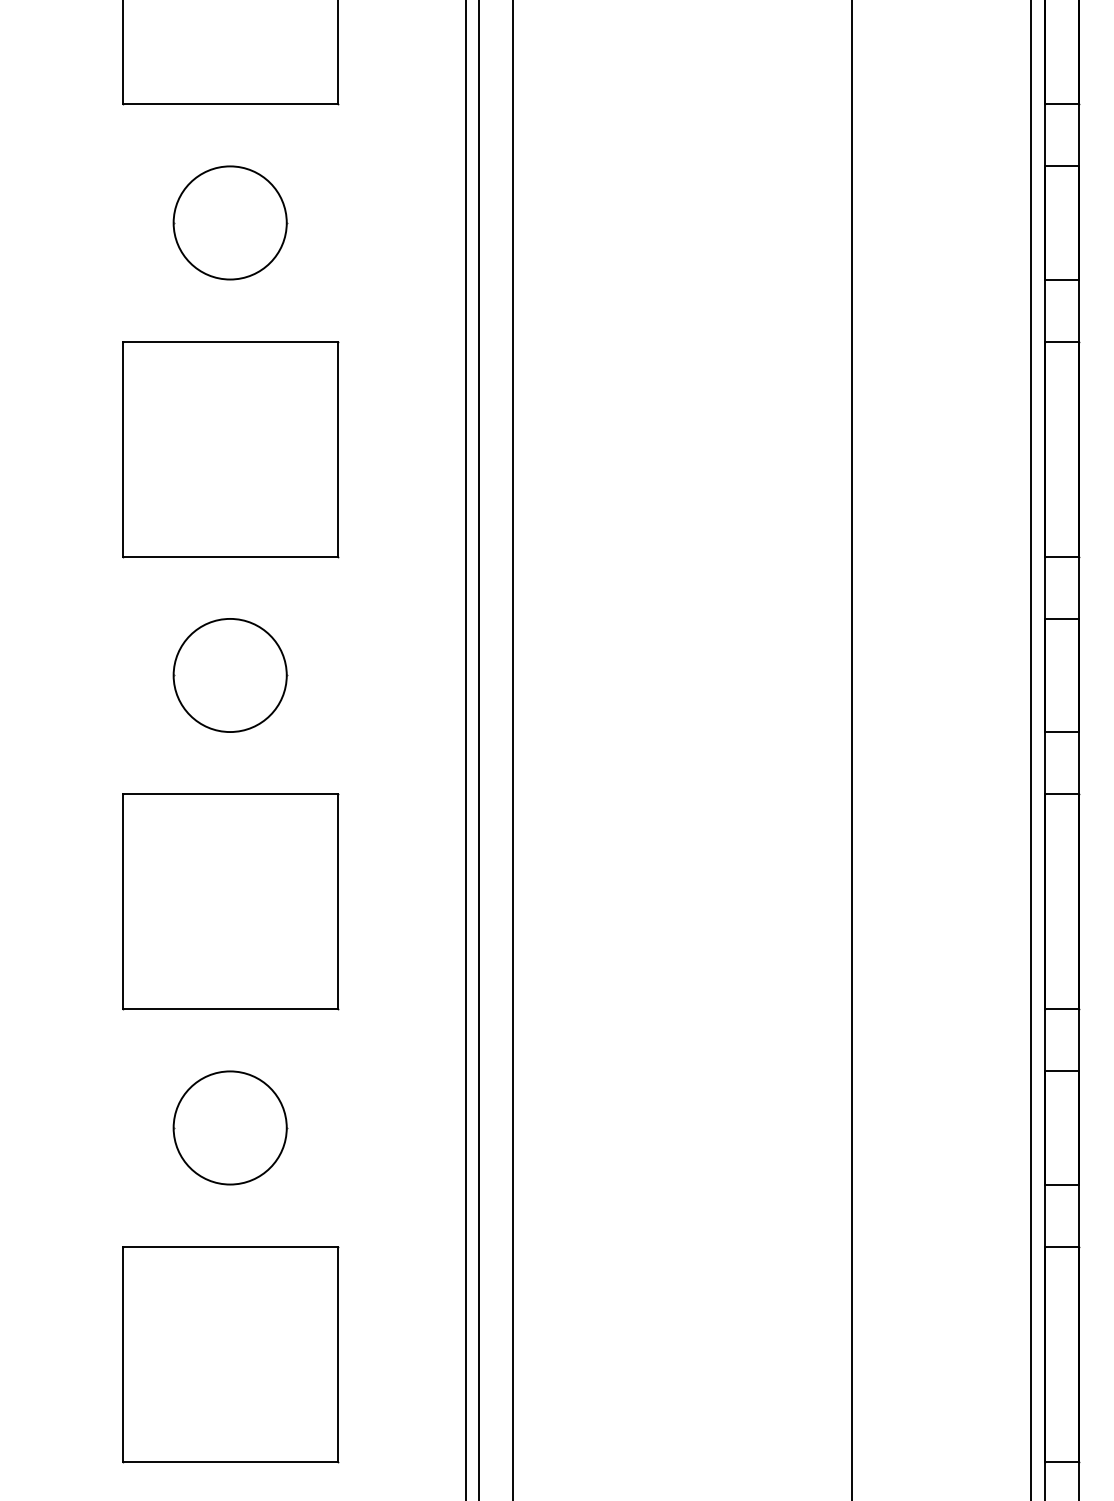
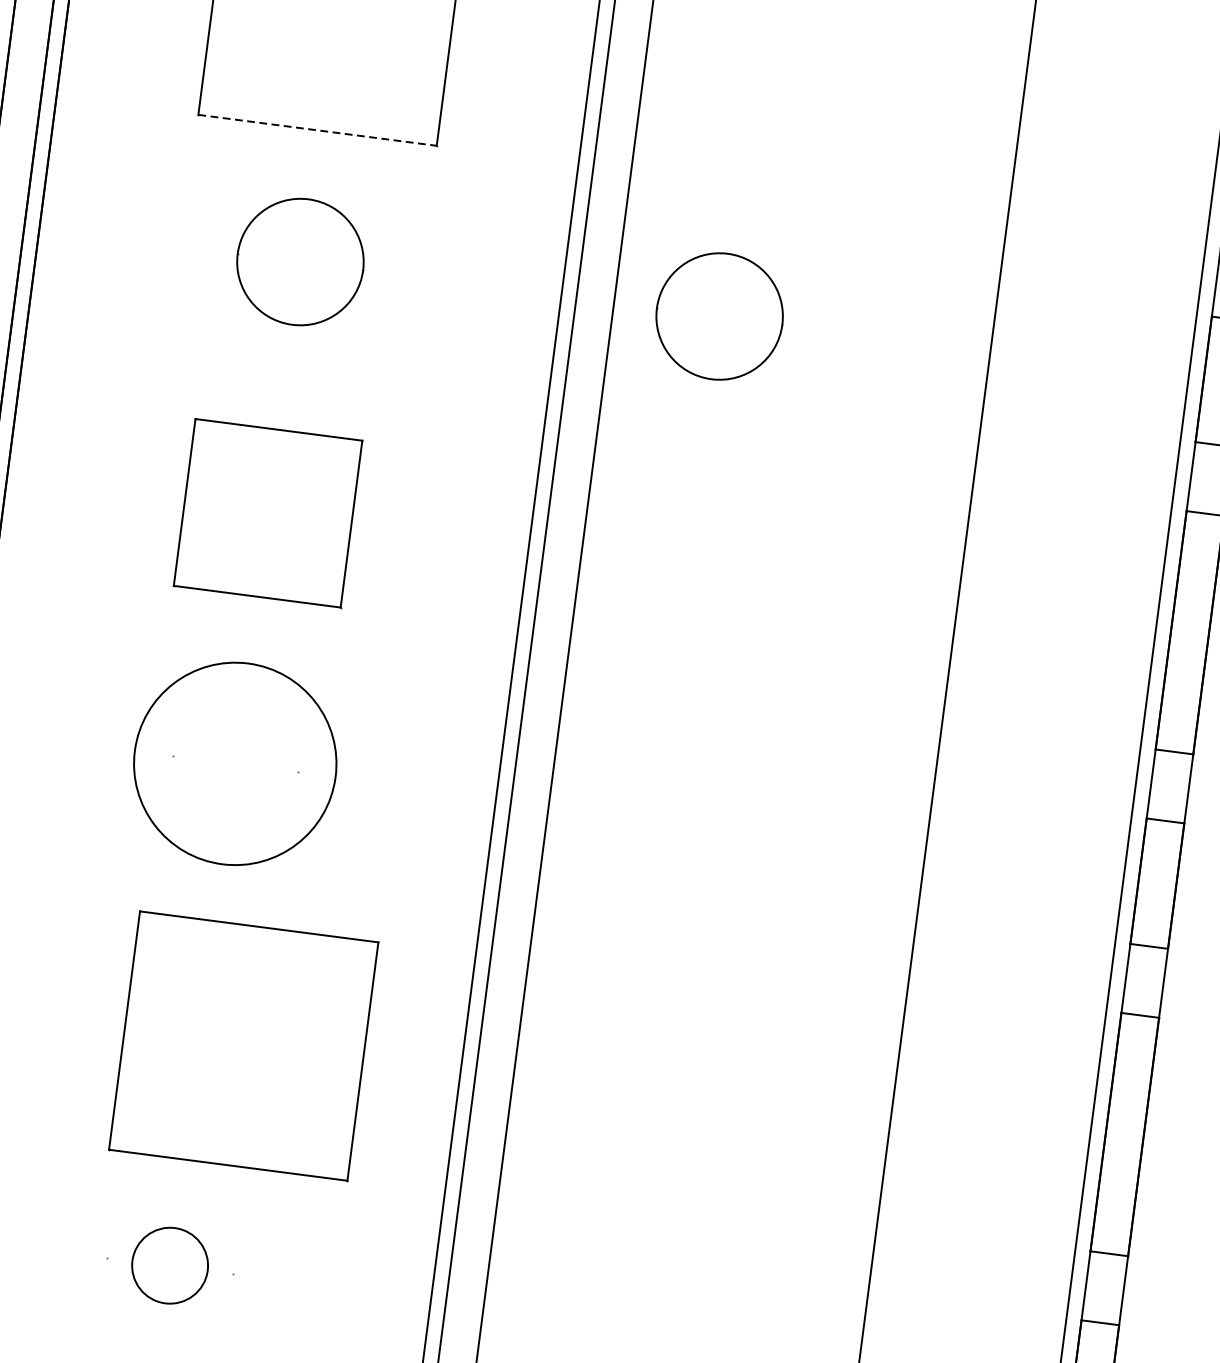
line: (230, 104) -> (317, 130), solid -> dashed
part: (608, 222) -> (720, 316), added
part: (230, 449) -> (268, 513), size x0.7
circle: (229, 675) -> (234, 763), size x1.6
part: (230, 901) -> (244, 1045), moved
circle: (229, 1127) -> (169, 1265), size x0.6

